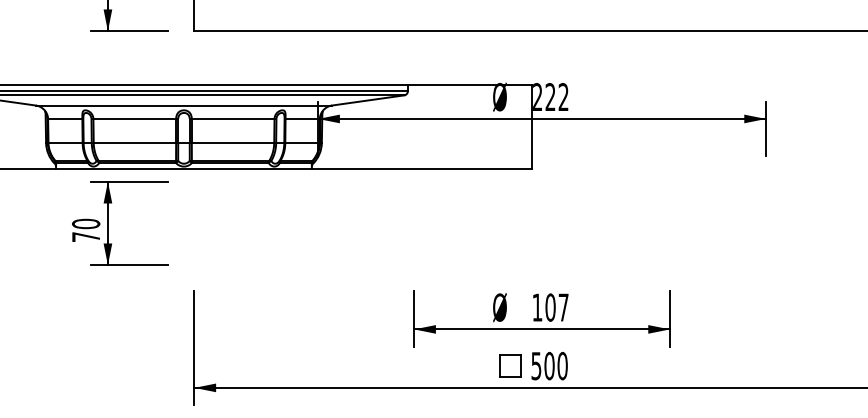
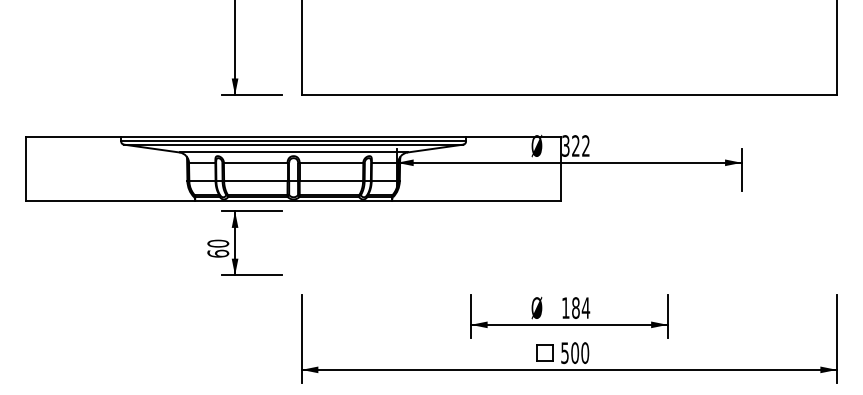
text: (537, 96) -> (565, 145), 222 -> 322
text: (86, 236) -> (218, 253), 70 -> 60
text: (557, 306) -> (581, 307), 107 -> 184

